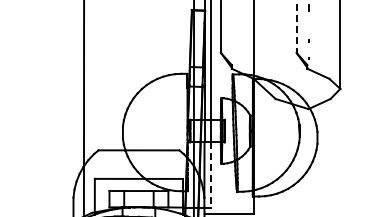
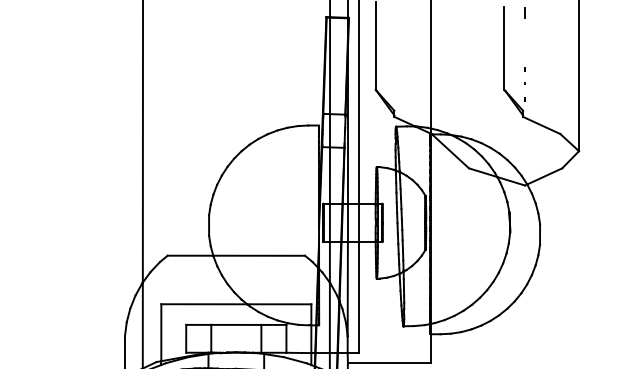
line: (296, 29) -> (504, 50), dashed -> solid
line: (211, 174) -> (359, 296), dashed -> solid

